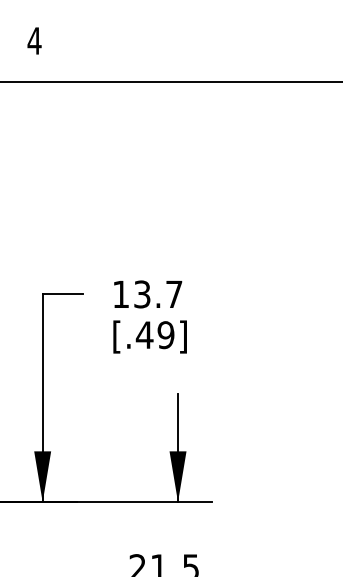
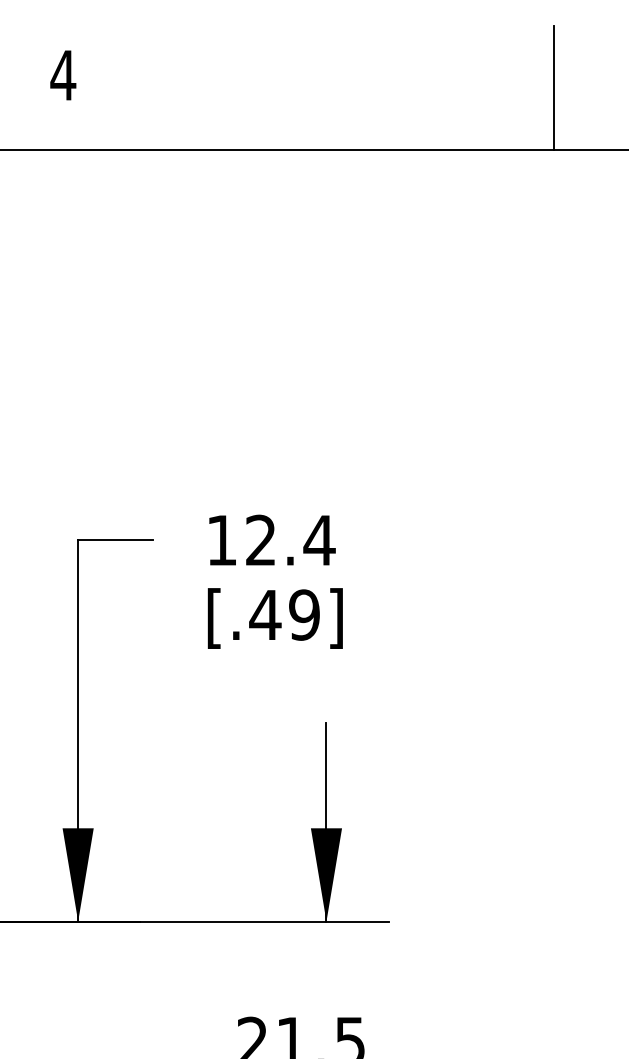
line: (301, 47) -> (553, 87), added
text: (158, 294) -> (290, 540), 13.7 -> 12.4

